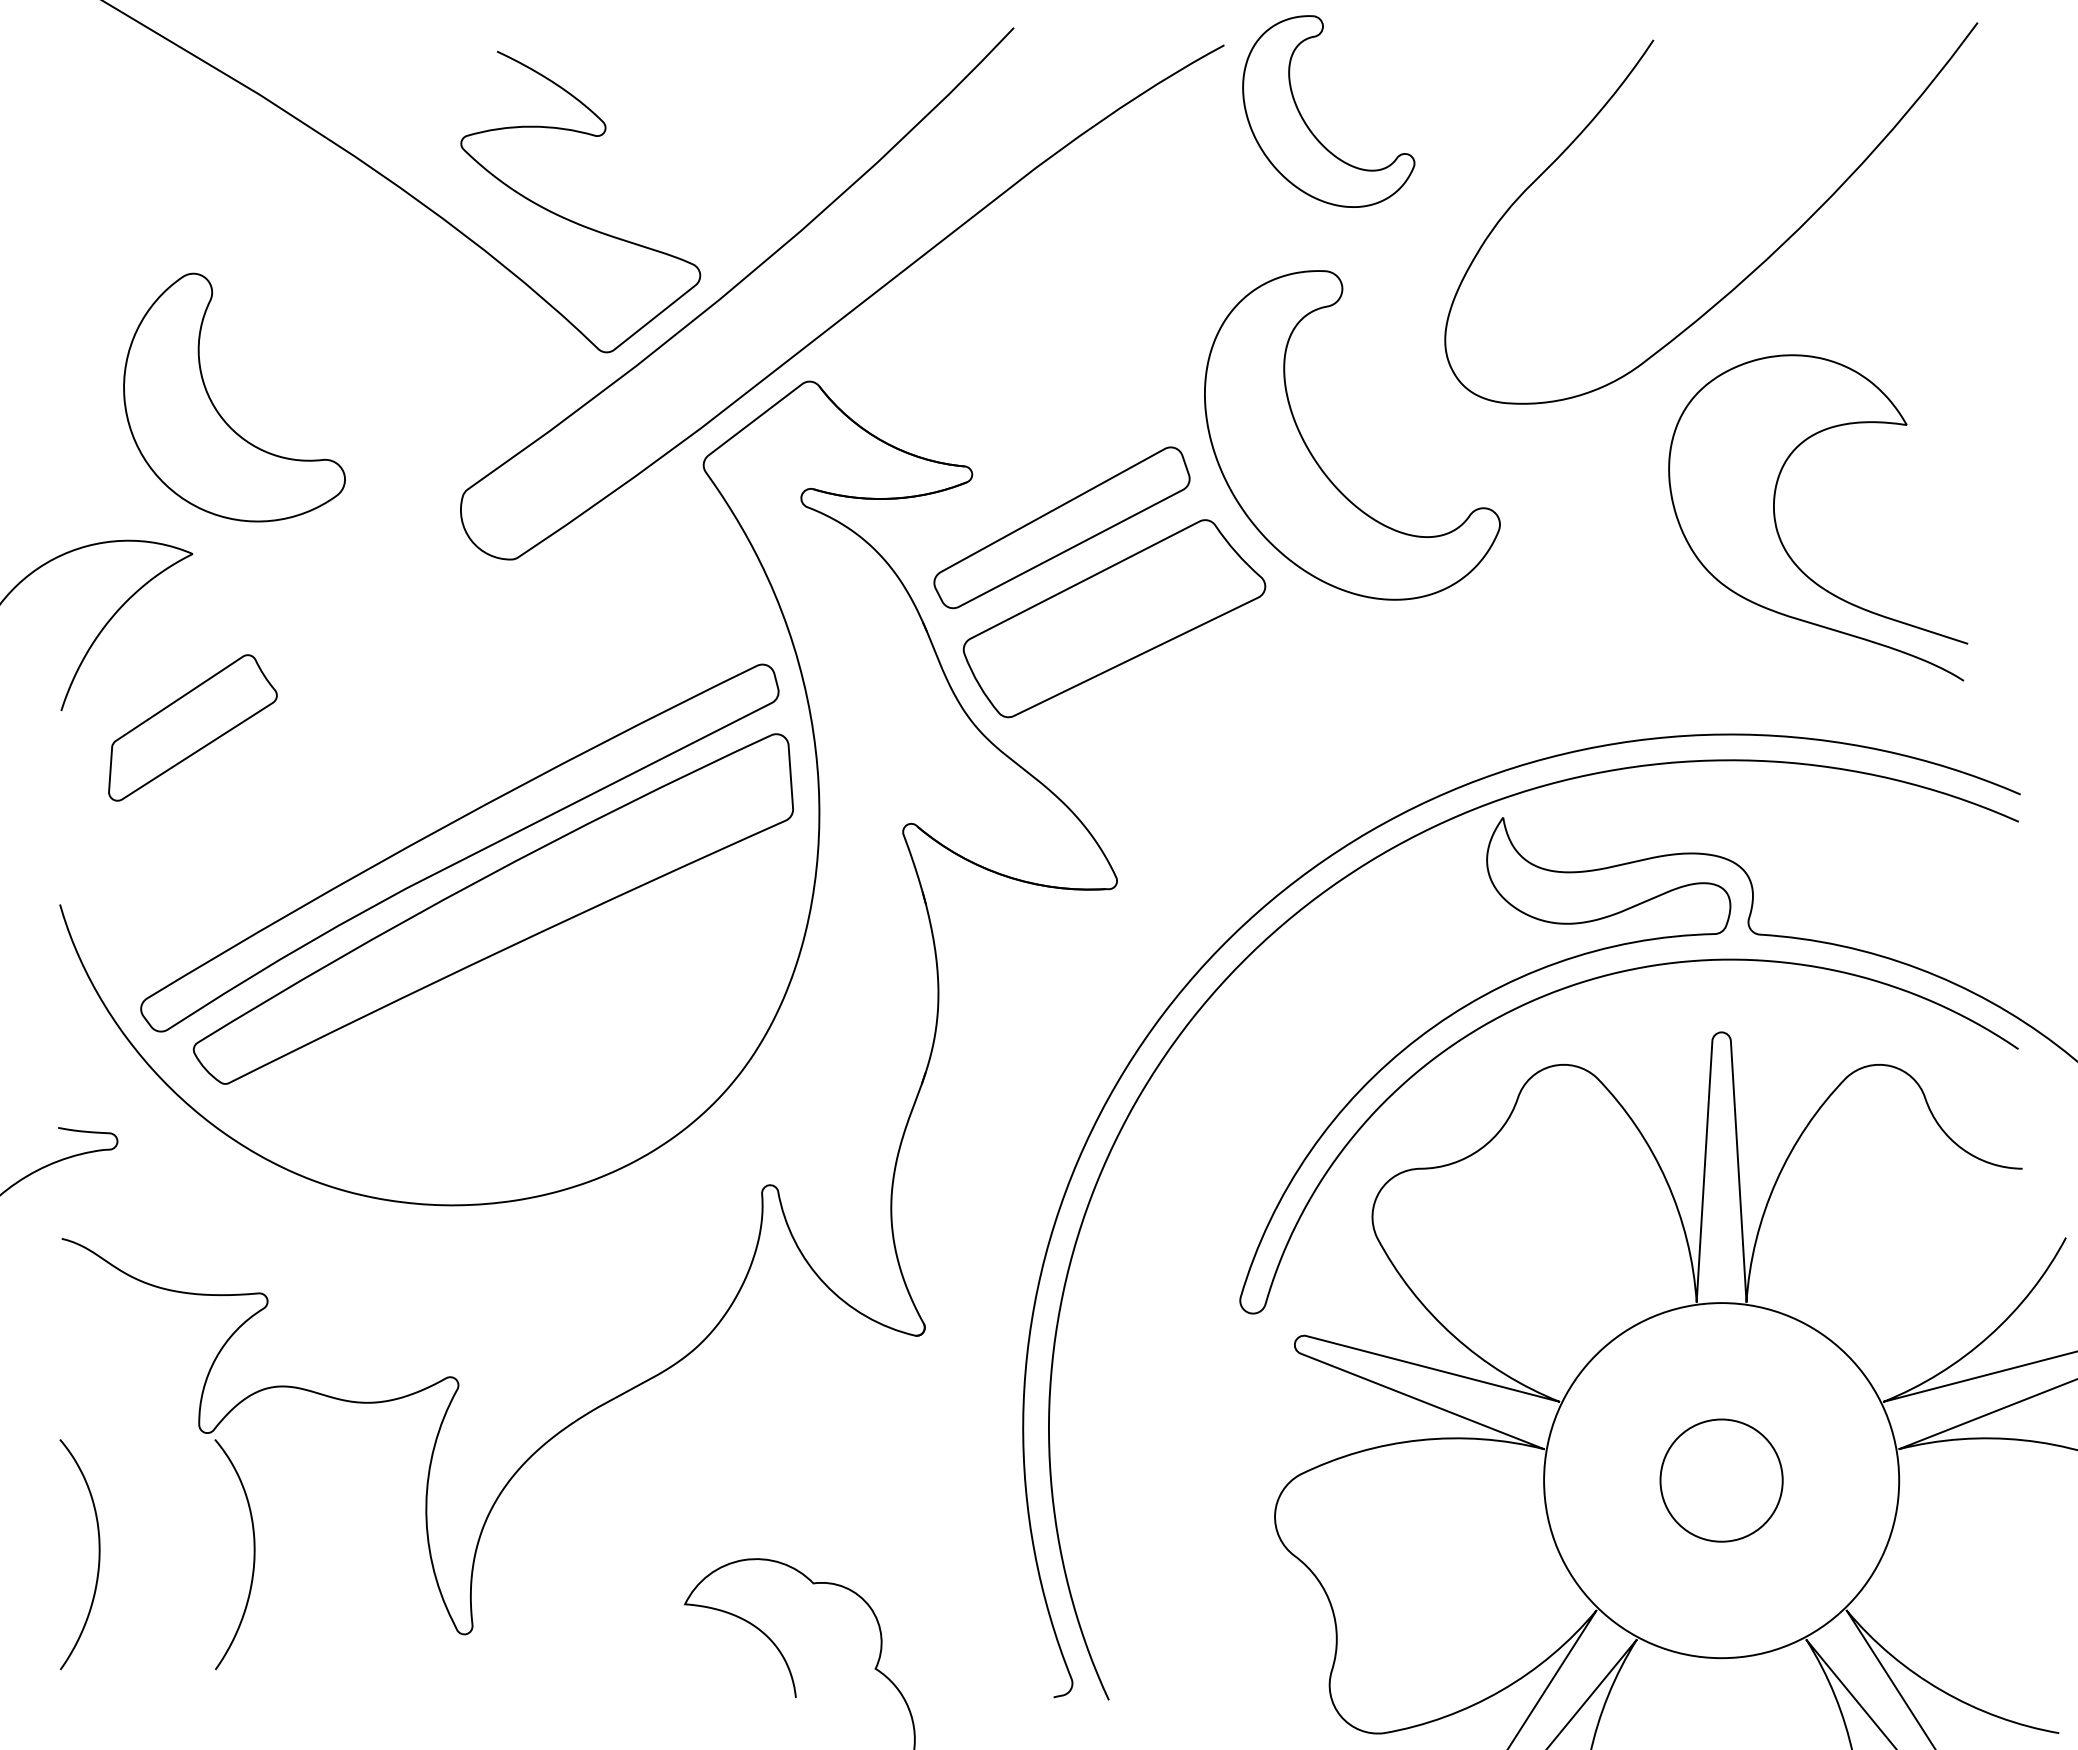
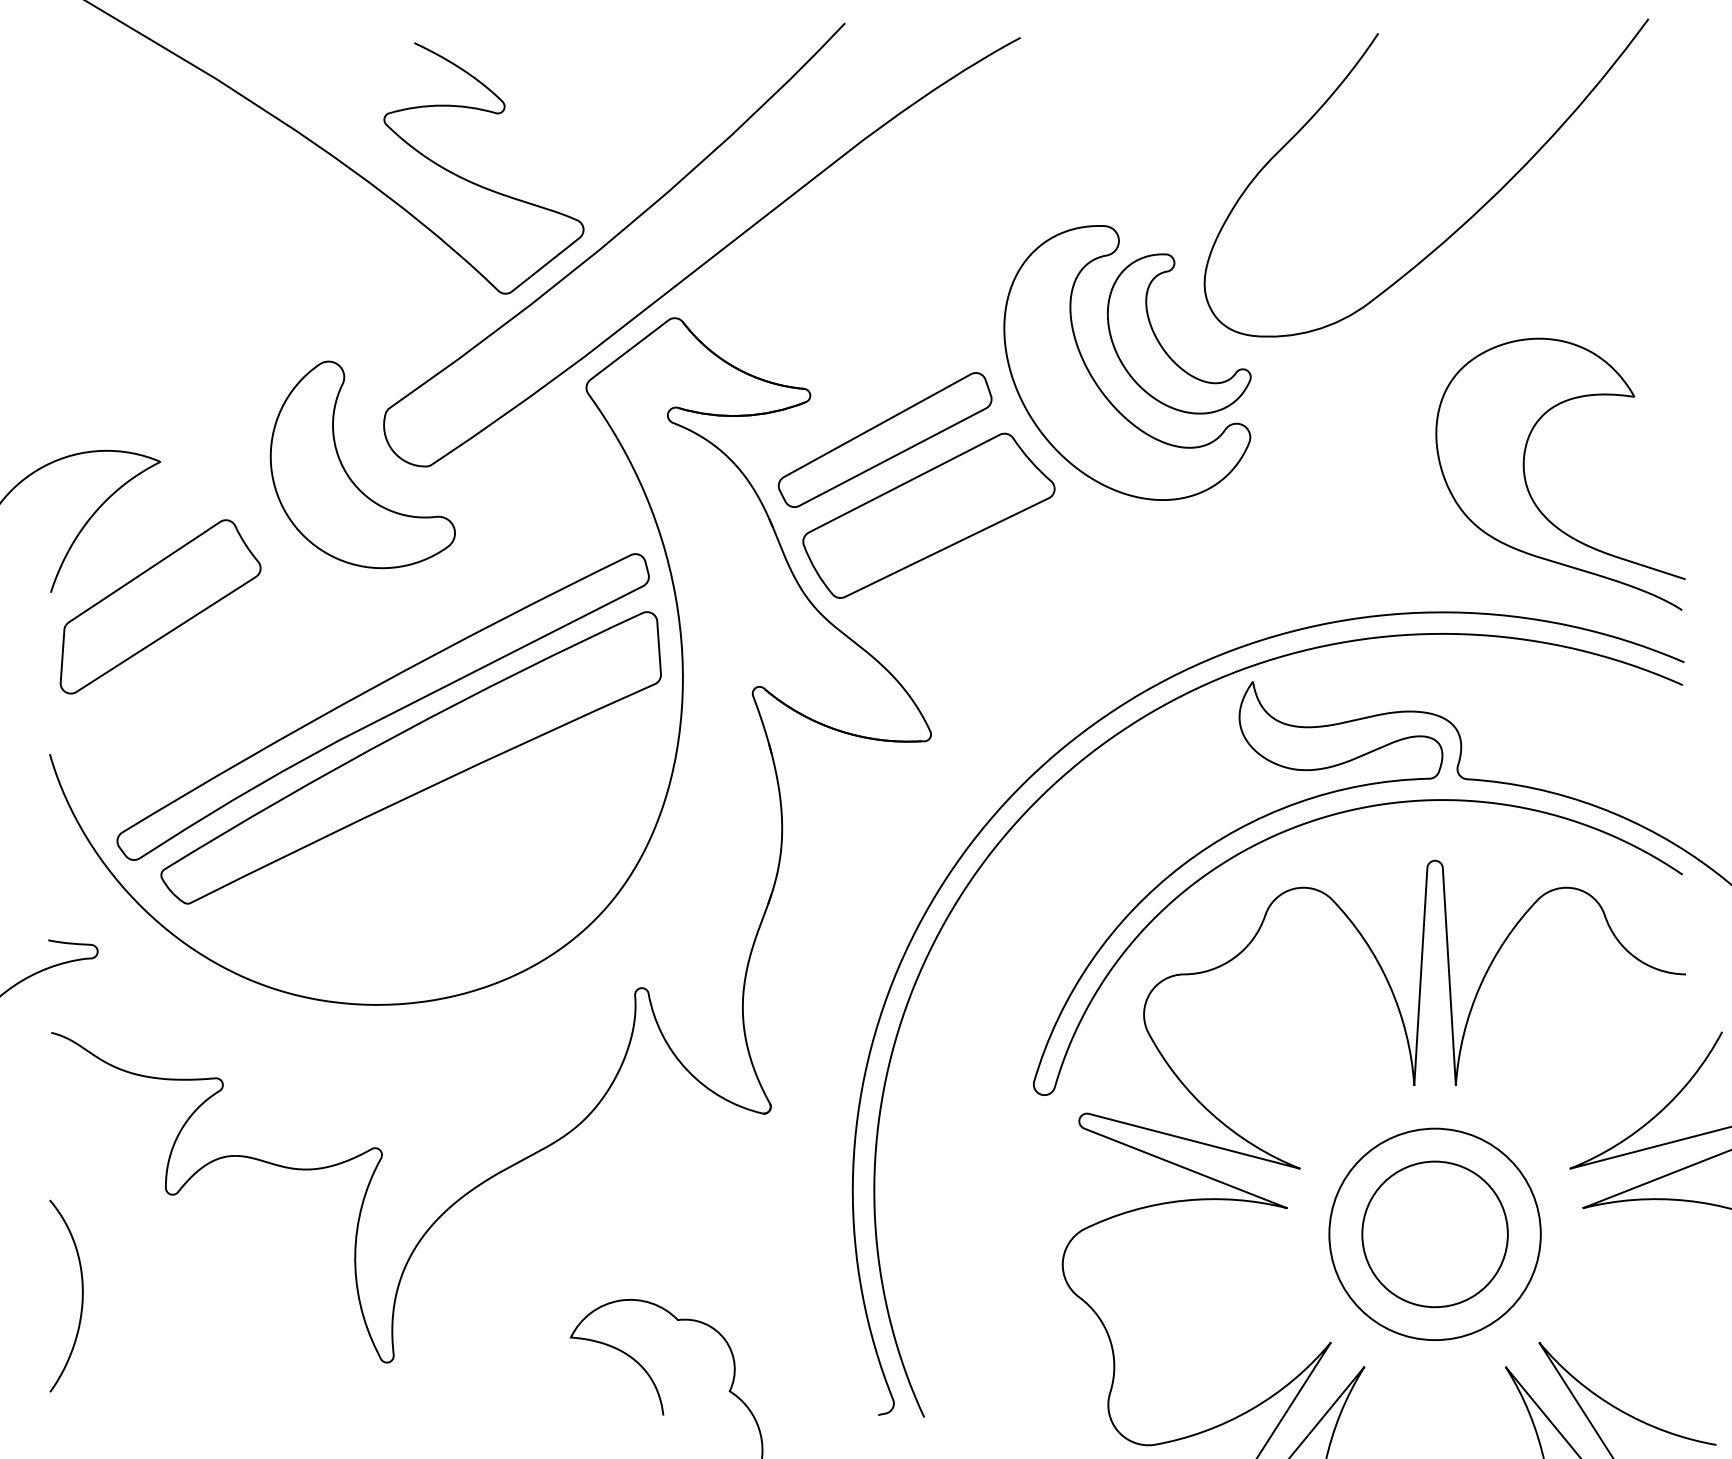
part: (1307, 124) -> (1161, 344), moved
part: (217, 409) -> (348, 474), moved
curve: (1778, 530) -> (1527, 484), moved
part: (192, 727) -> (160, 606), size x1.43
circle: (1721, 1480) -> (1435, 1234), size x0.71
circle: (1721, 1480) -> (1435, 1234), size x1.43
curve: (253, 1554) -> (211, 1295), removed

